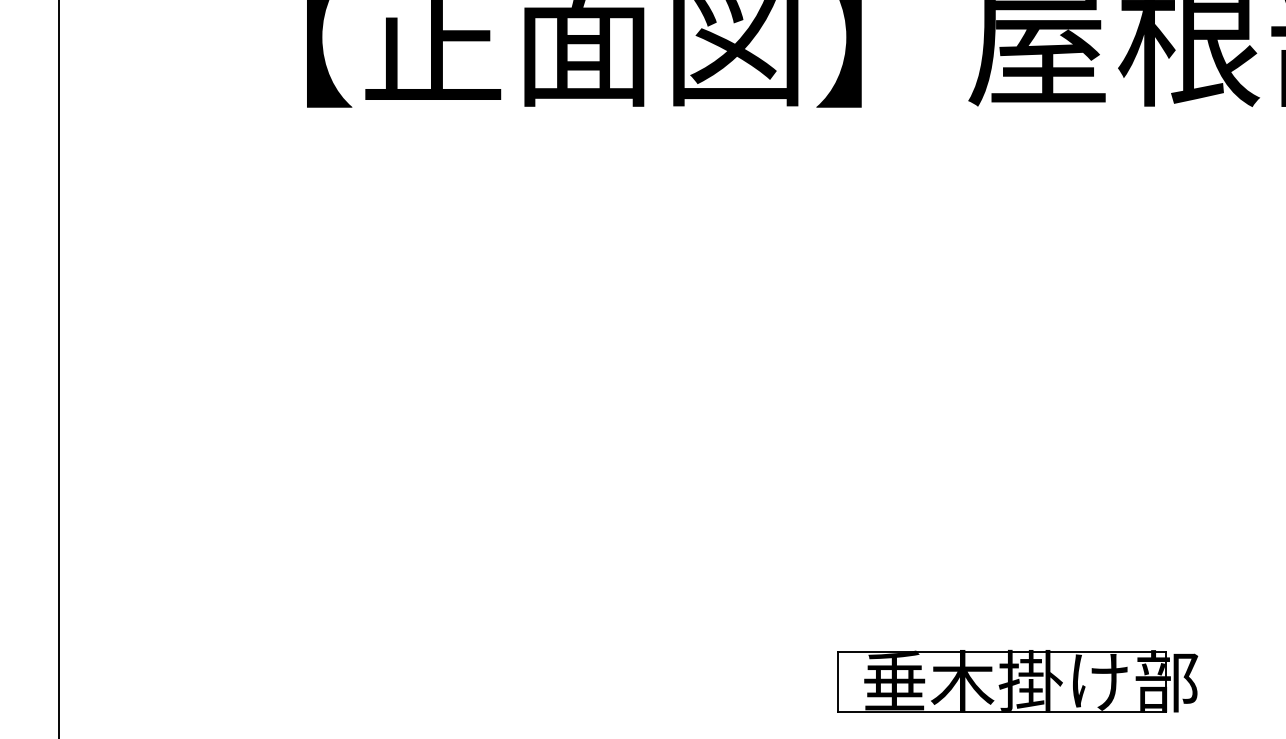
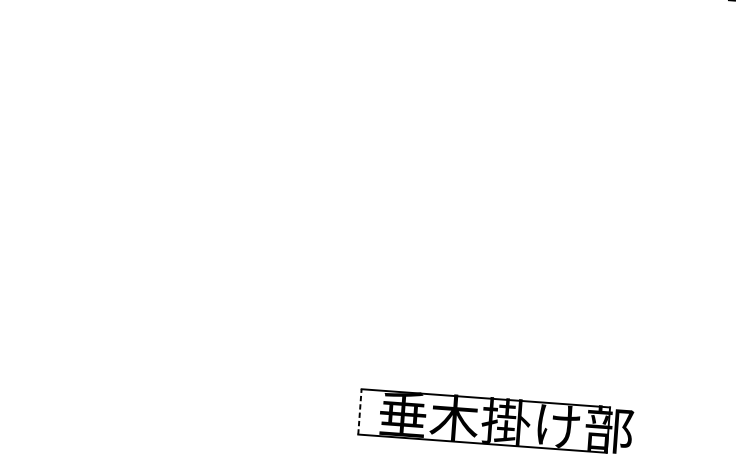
line: (837, 682) -> (359, 412), solid -> dashed

